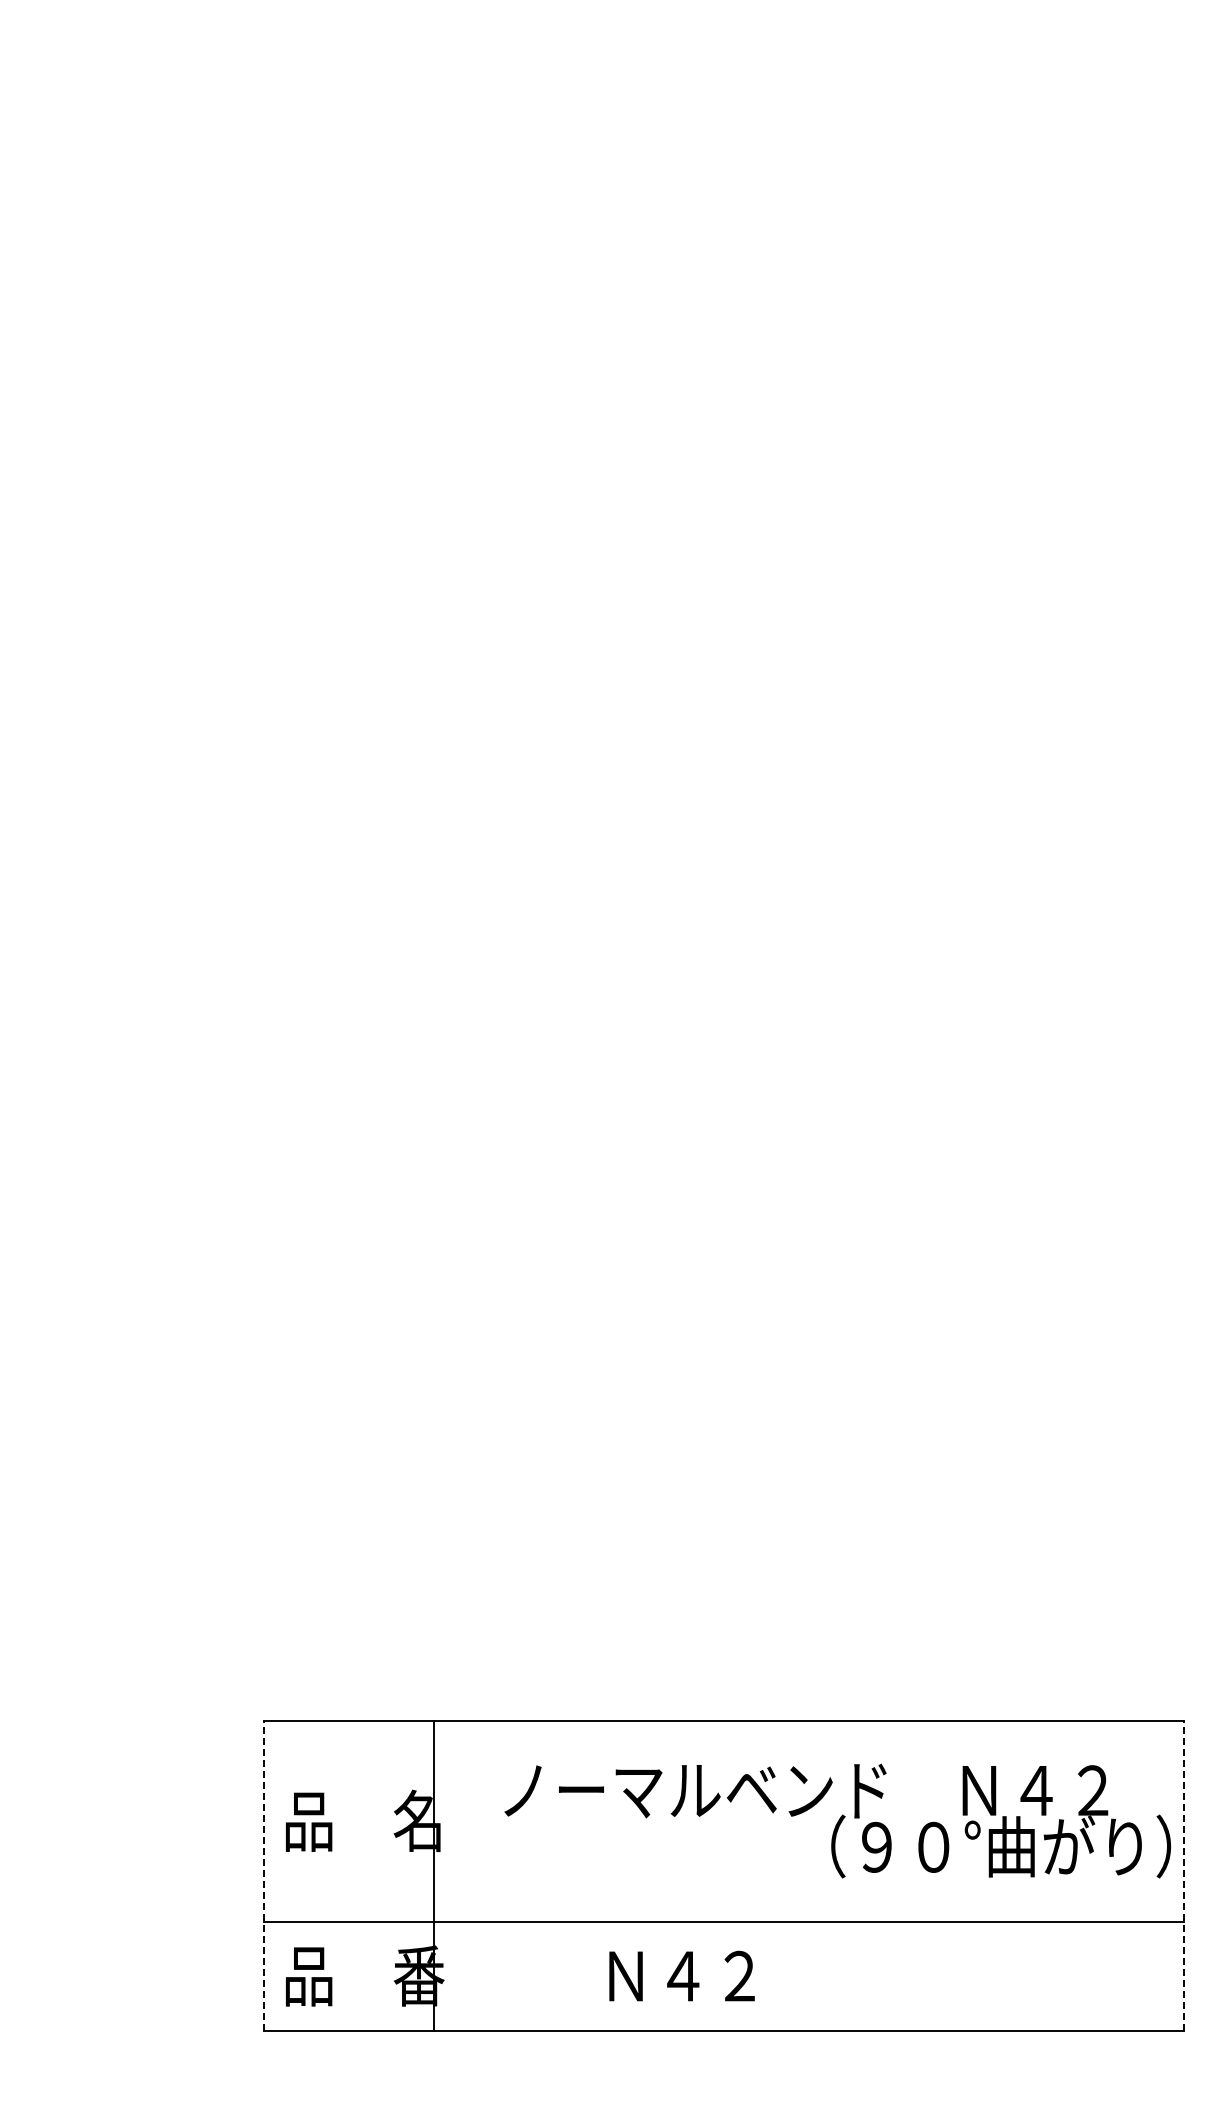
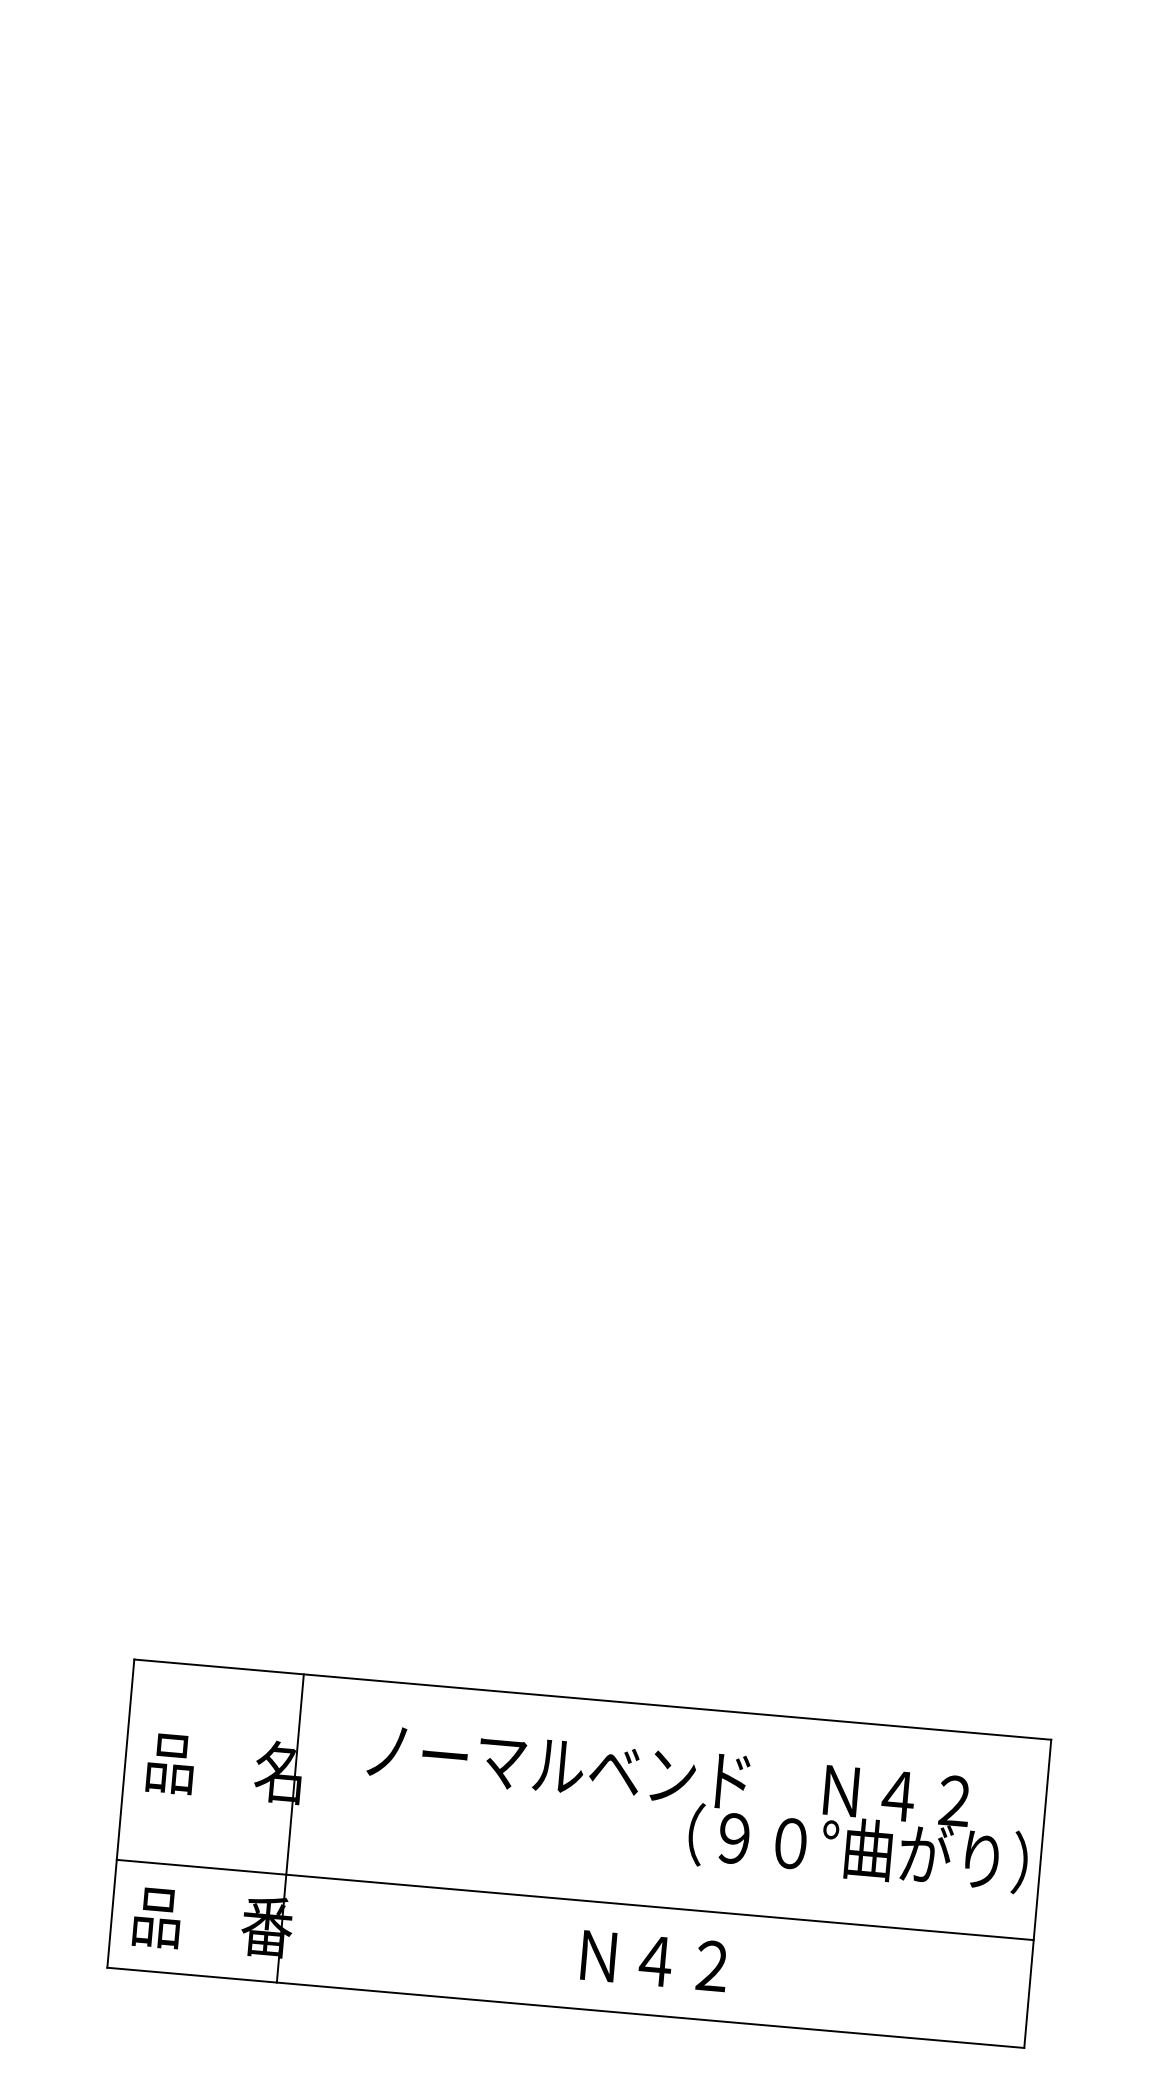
line: (263, 1875) -> (120, 1813), dashed -> solid
line: (1184, 1875) -> (1038, 1893), dashed -> solid
text: (681, 1975) -> (654, 1960), moved

